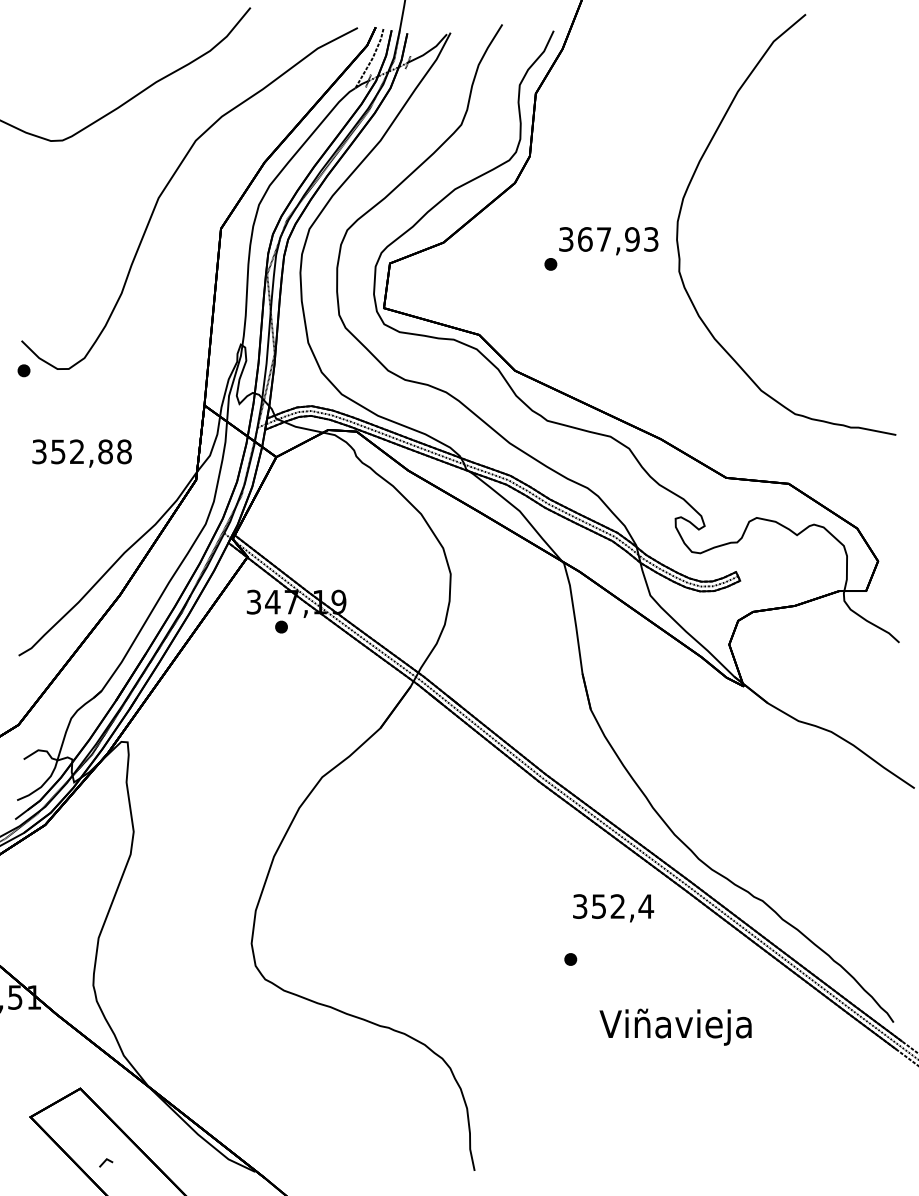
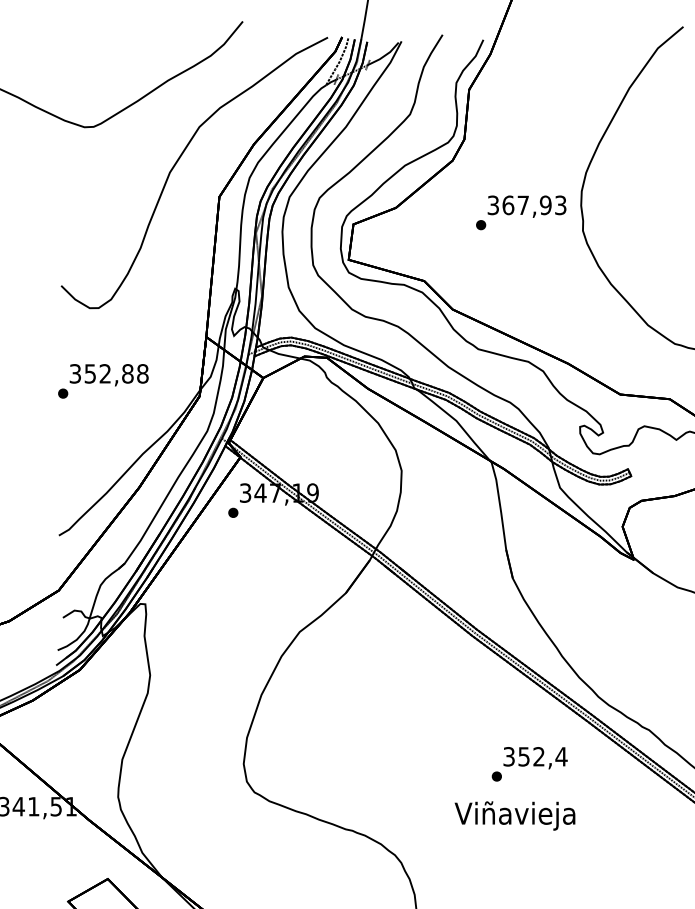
part: (23, 370) -> (62, 393), moved
part: (281, 626) -> (233, 512), moved
text: (613, 908) -> (535, 758), moved
text: (675, 1026) -> (514, 815), moved

